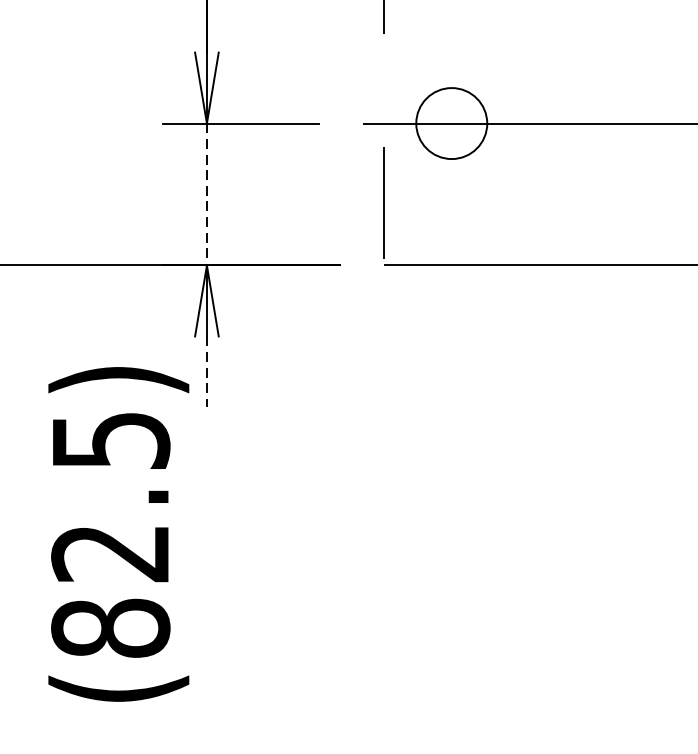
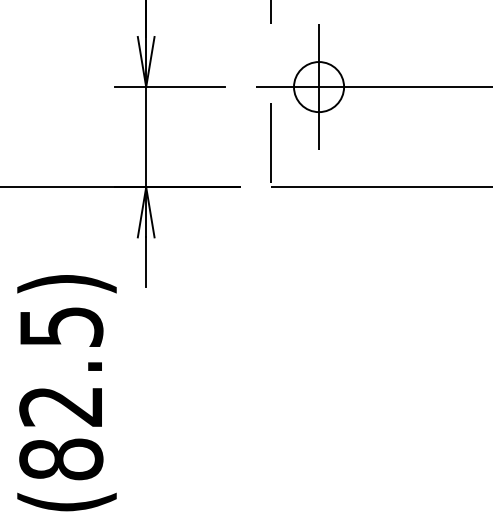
line: (452, 122) -> (319, 86), added
line: (207, 194) -> (146, 137), dashed -> solid
line: (207, 372) -> (146, 262), dashed -> solid
text: (118, 534) -> (66, 393), moved

